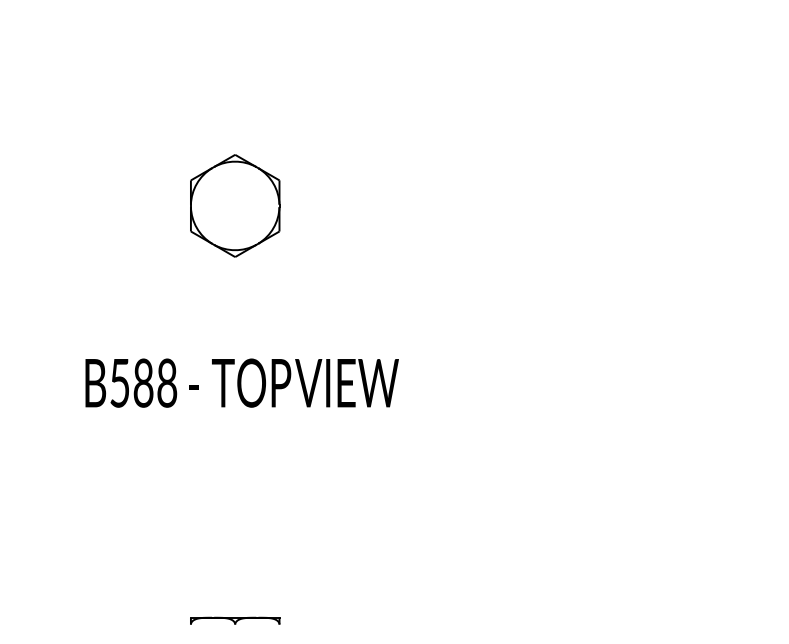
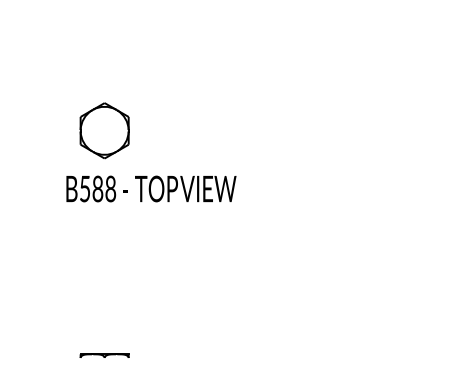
text: (242, 382) -> (151, 188), moved

